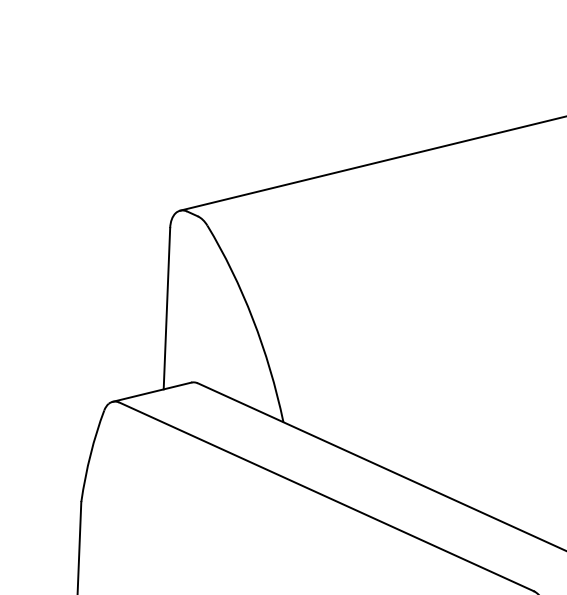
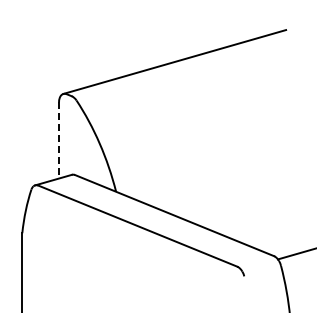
line: (167, 308) -> (59, 140), solid -> dashed

